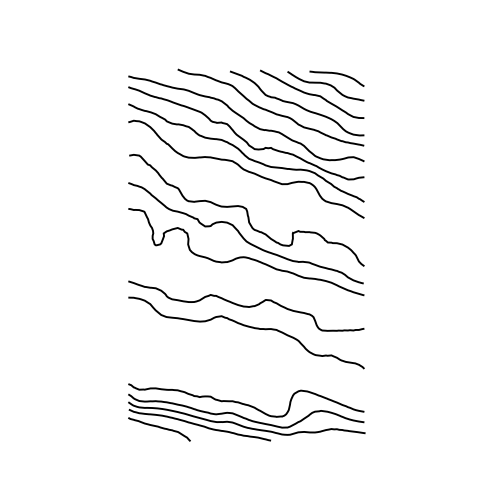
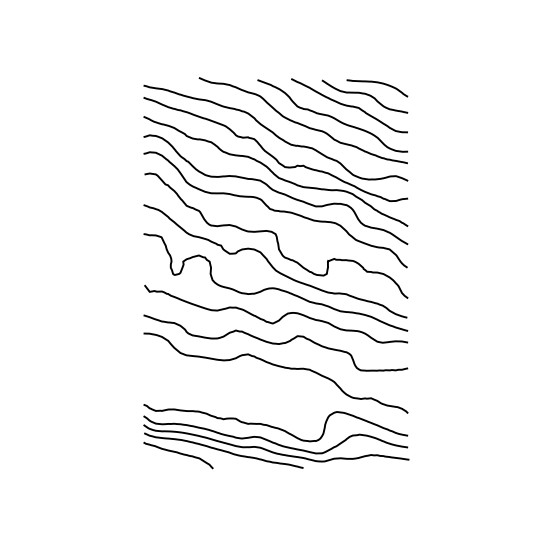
curve: (246, 187) -> (276, 210), added
curve: (250, 283) -> (280, 317), added
part: (246, 412) -> (276, 436), moved

